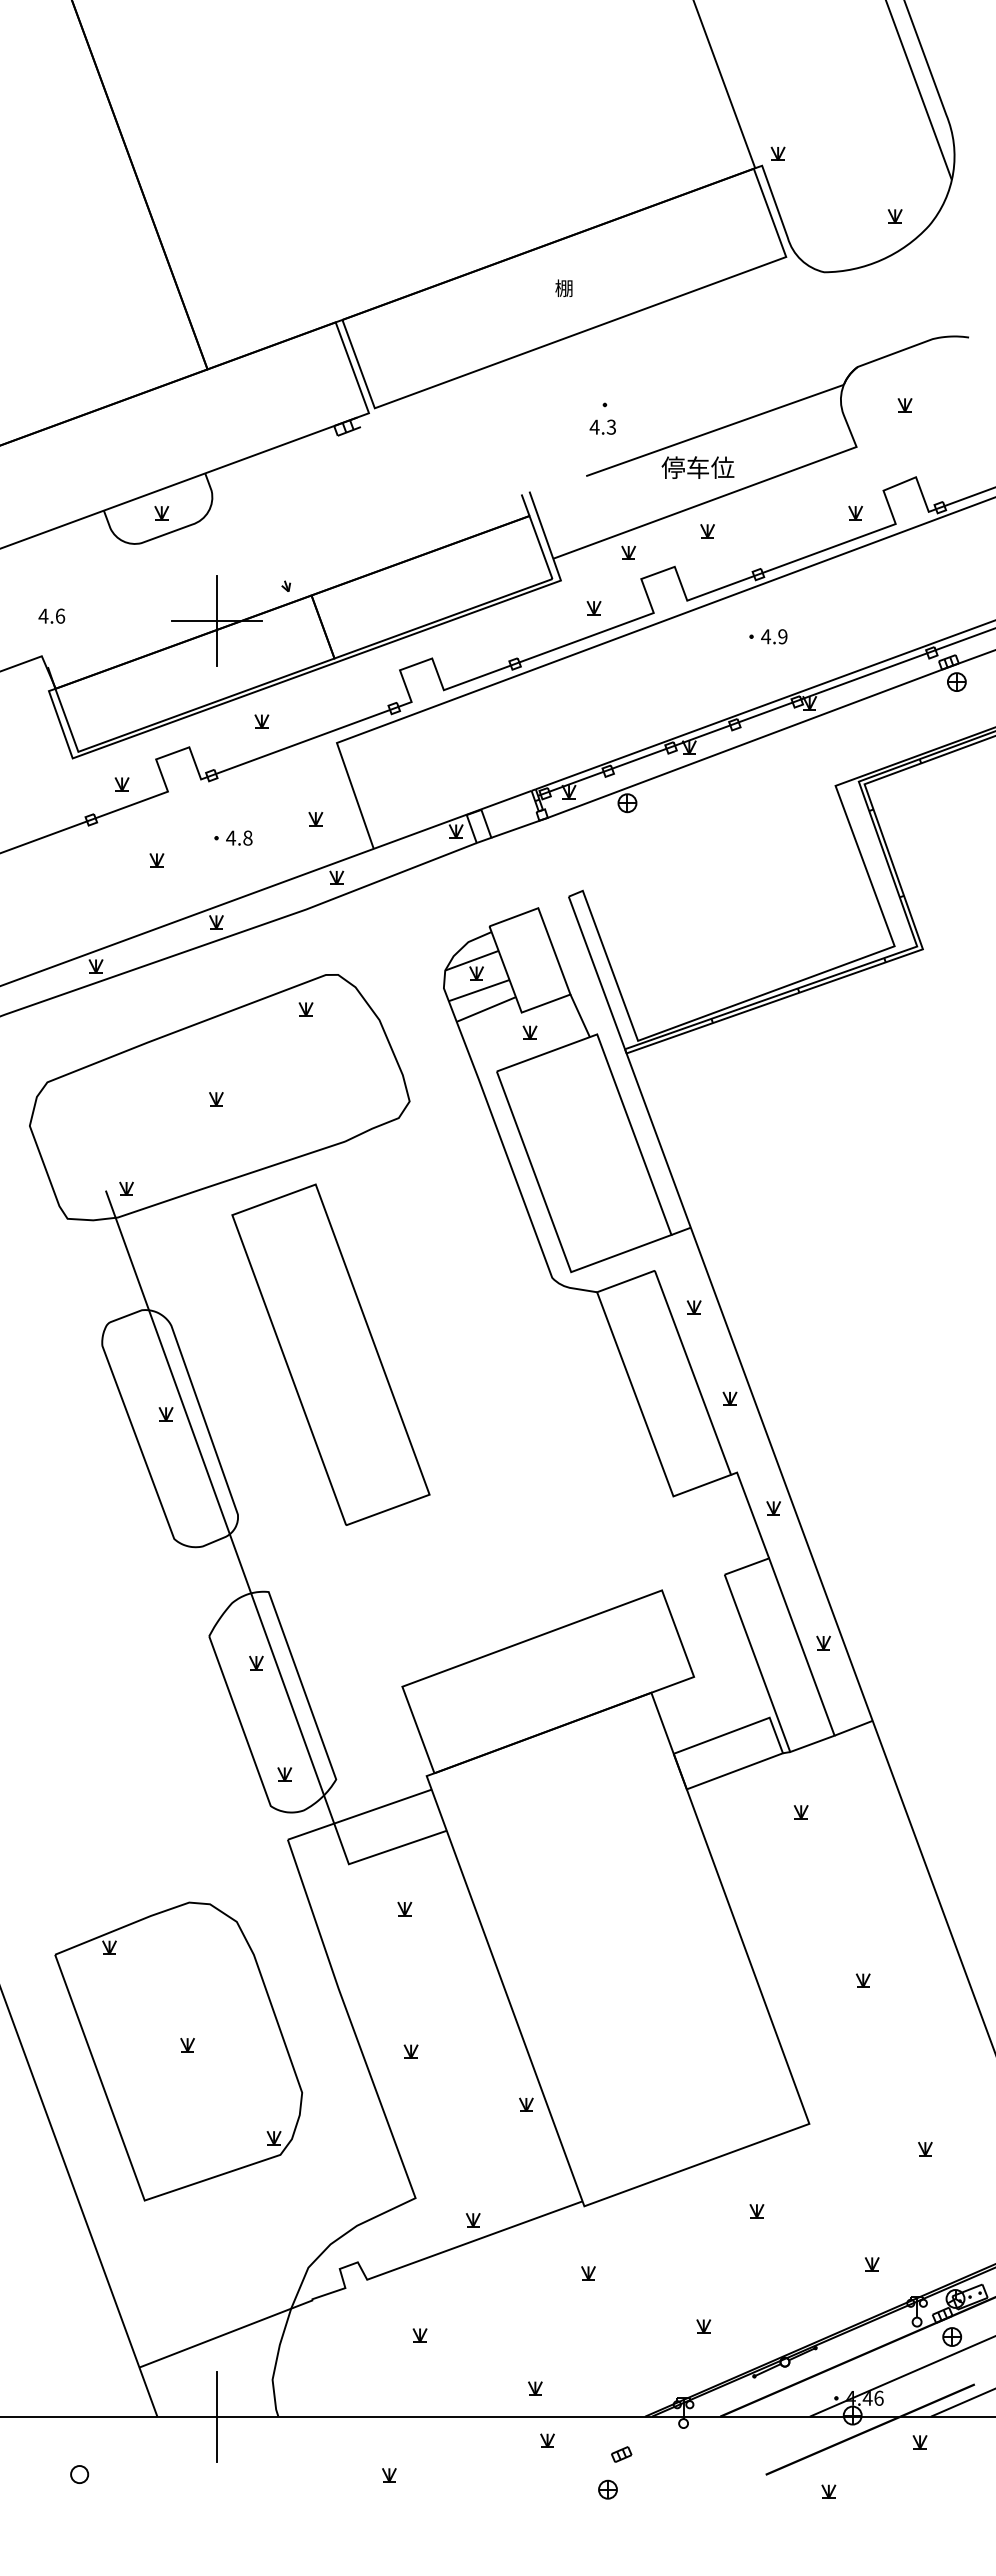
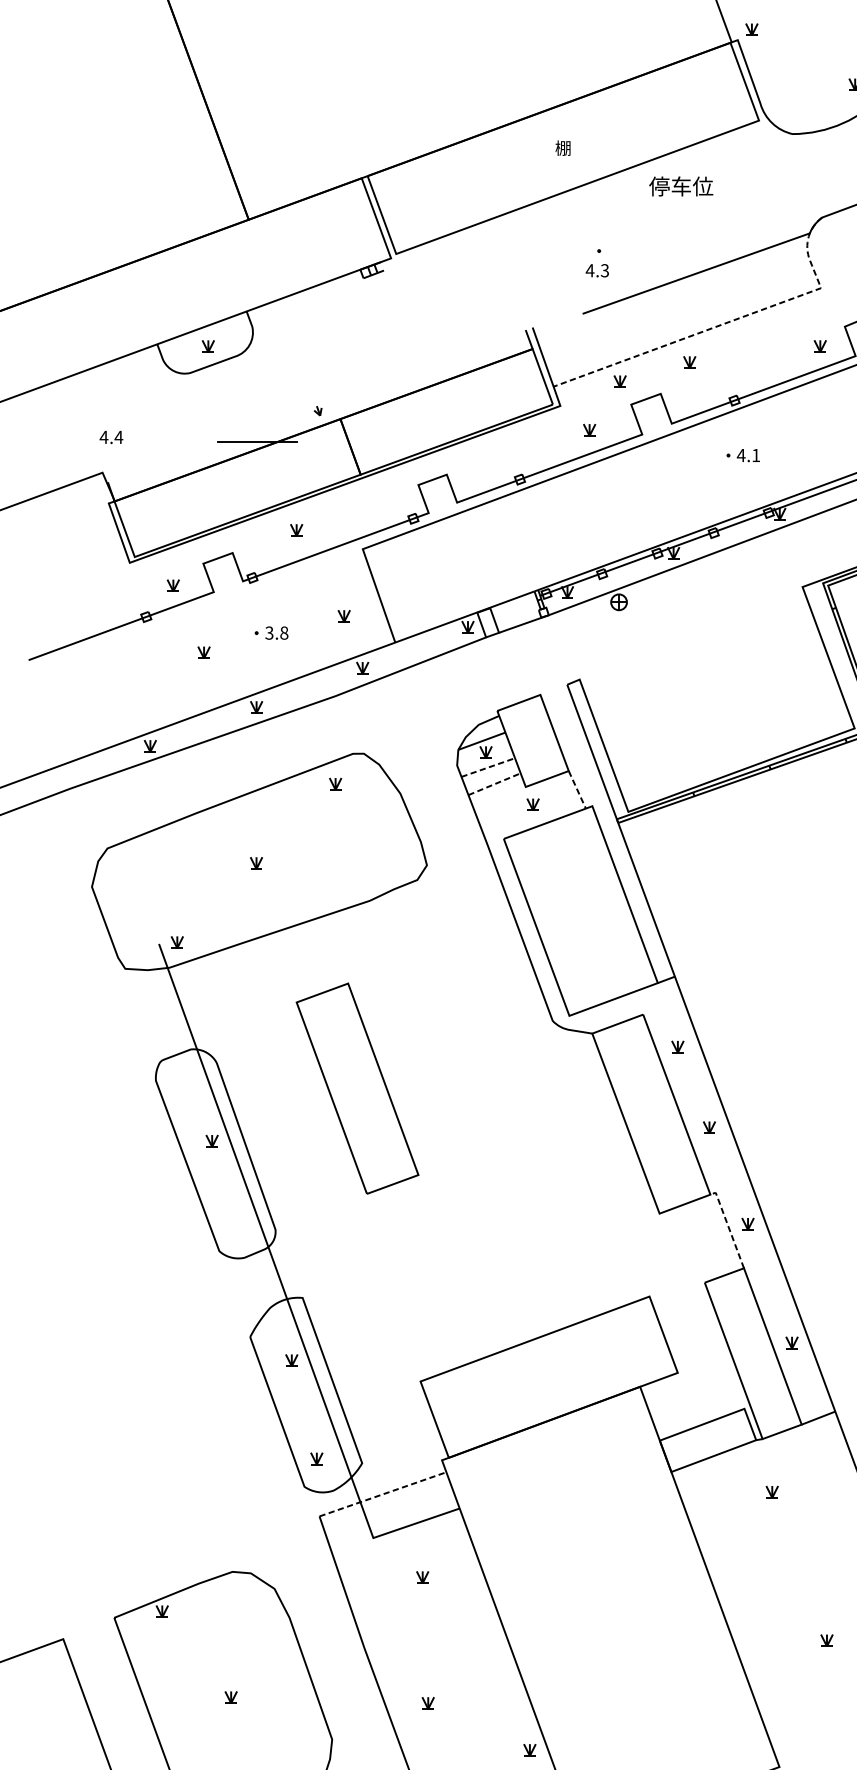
text: (697, 467) -> (680, 186), moved
line: (751, 485) -> (728, 322), solid -> dashed
text: (60, 615) -> (119, 436), 4.6 -> 4.4
line: (217, 620) -> (257, 441), removed
text: (782, 636) -> (755, 455), 4.9 -> 4.1
text: (231, 837) -> (269, 632), 4.8 -> 3.8
line: (479, 990) -> (488, 767), solid -> dashed
line: (486, 1009) -> (494, 784), solid -> dashed
line: (580, 1016) -> (577, 790), solid -> dashed
part: (330, 1354) -> (357, 1088), size x0.7
line: (751, 1511) -> (728, 1226), solid -> dashed
line: (360, 1814) -> (383, 1494), solid -> dashed

